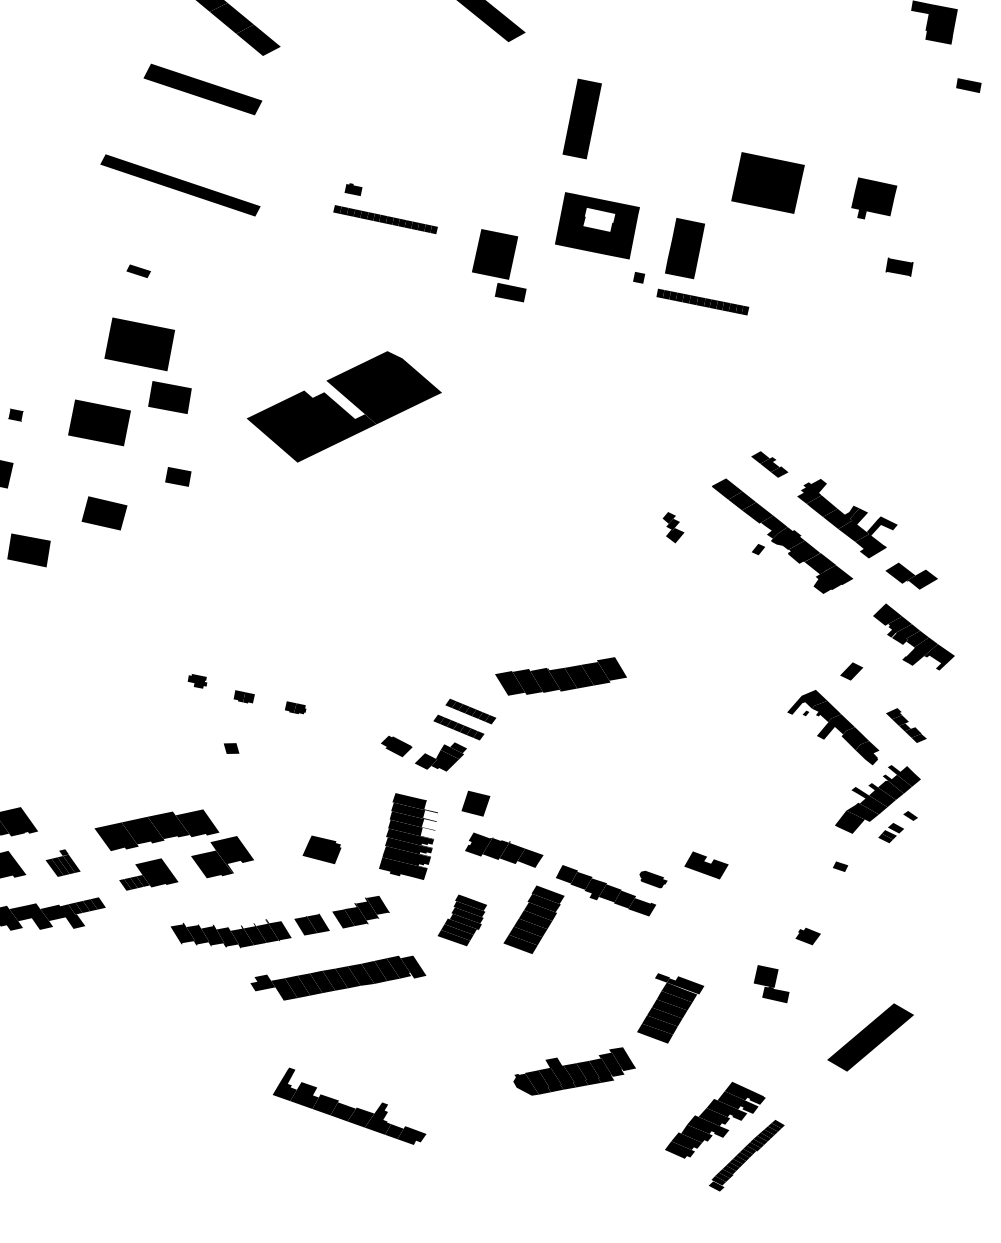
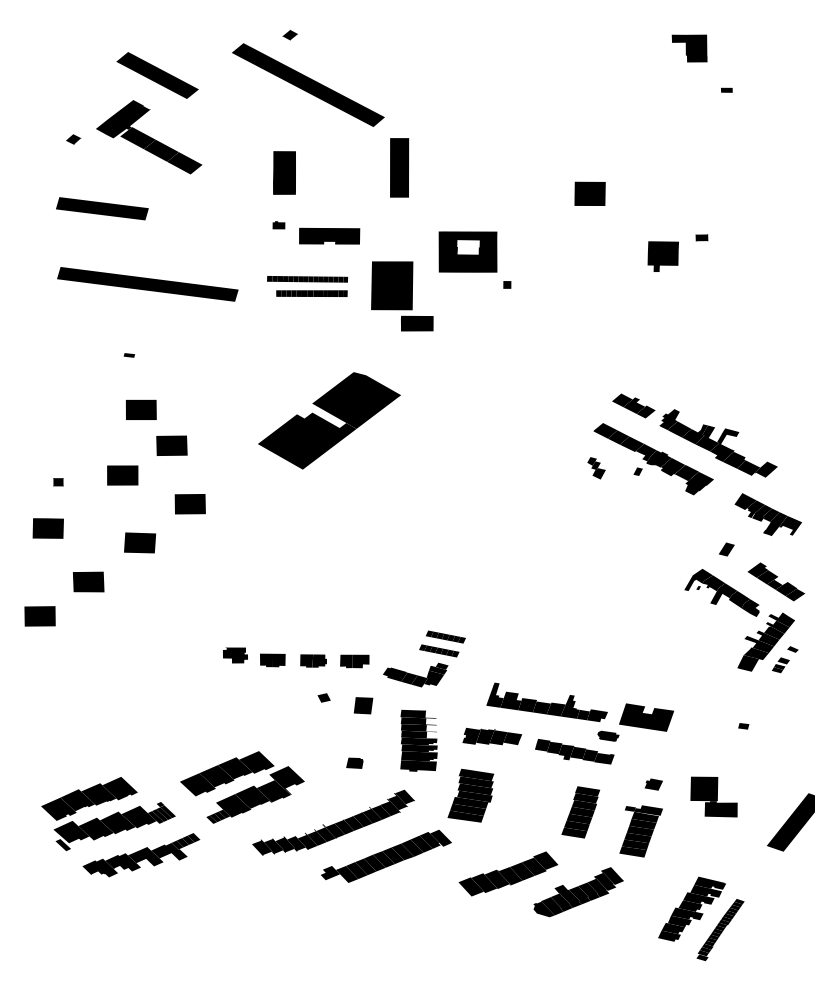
part: (968, 84) -> (726, 89), size x0.62
part: (203, 89) -> (102, 208), moved
part: (582, 118) -> (399, 167), moved
fill: (424, 169) -> (329, 235), added
part: (767, 182) -> (589, 193), size x0.62
part: (179, 185) -> (147, 284), size x1.43
part: (353, 189) -> (278, 225), moved
part: (872, 200) -> (662, 256), moved
part: (685, 247) -> (284, 172), moved
part: (502, 265) -> (402, 296), size x1.43
part: (899, 266) -> (701, 237), size x0.62
part: (138, 271) -> (129, 355), size x0.62
part: (702, 301) -> (311, 293), moved
part: (140, 343) -> (141, 409), size x0.62
part: (344, 406) -> (329, 420), moved
part: (99, 422) -> (122, 475), size x0.71
part: (769, 463) -> (633, 405), size x1.43
part: (177, 476) -> (189, 504), size x1.67
part: (672, 528) -> (596, 468), moved
fill: (883, 558) -> (733, 459), added
part: (561, 675) -> (508, 873), moved
part: (197, 681) -> (235, 655), size x1.67
part: (243, 697) -> (272, 660), size x1.67
part: (295, 707) -> (313, 660), size x1.67
part: (348, 719) -> (354, 661), added
part: (905, 724) -> (775, 581), size x1.67
part: (230, 747) -> (323, 697), moved
fill: (413, 755) -> (409, 678), added
part: (475, 803) -> (363, 705), moved
part: (322, 848) -> (354, 762), size x0.62
fill: (32, 862) -> (138, 816), added
fill: (184, 865) -> (253, 796), added
part: (706, 865) -> (646, 717), size x1.67
part: (840, 866) -> (743, 726), moved
fill: (331, 919) -> (372, 814), added
part: (533, 919) -> (580, 812), moved
part: (461, 920) -> (470, 795), size x1.43
fill: (293, 927) -> (344, 826), added
part: (807, 936) -> (653, 784), moved
part: (771, 983) -> (713, 796), size x1.67
part: (350, 1104) -> (546, 701), moved

